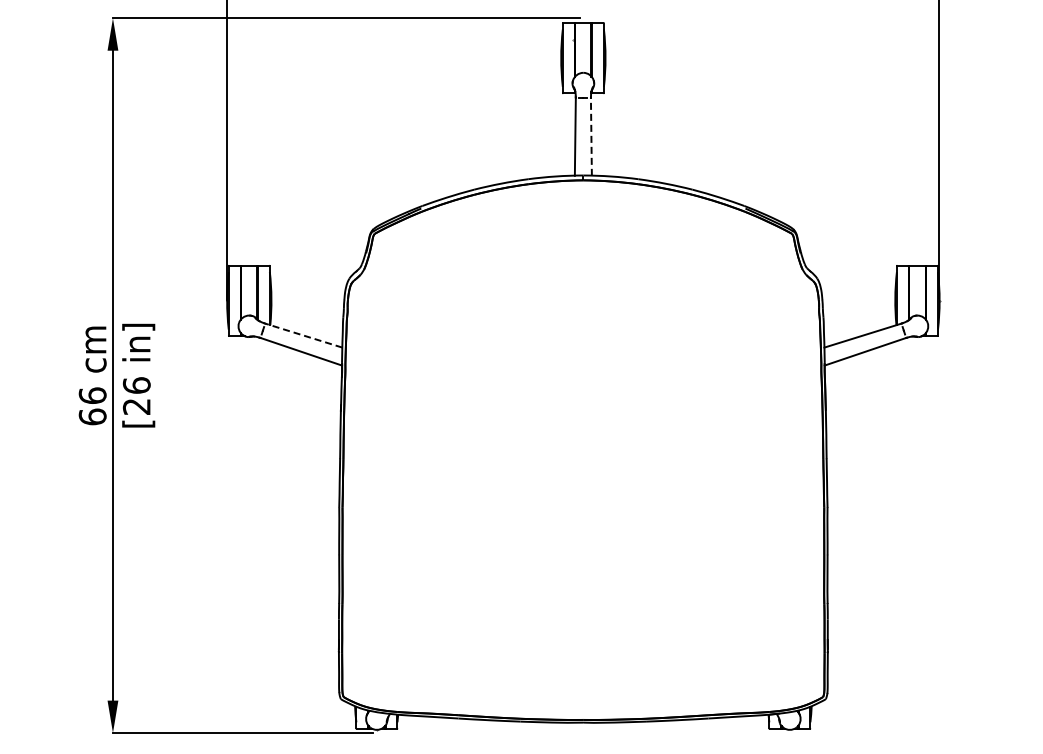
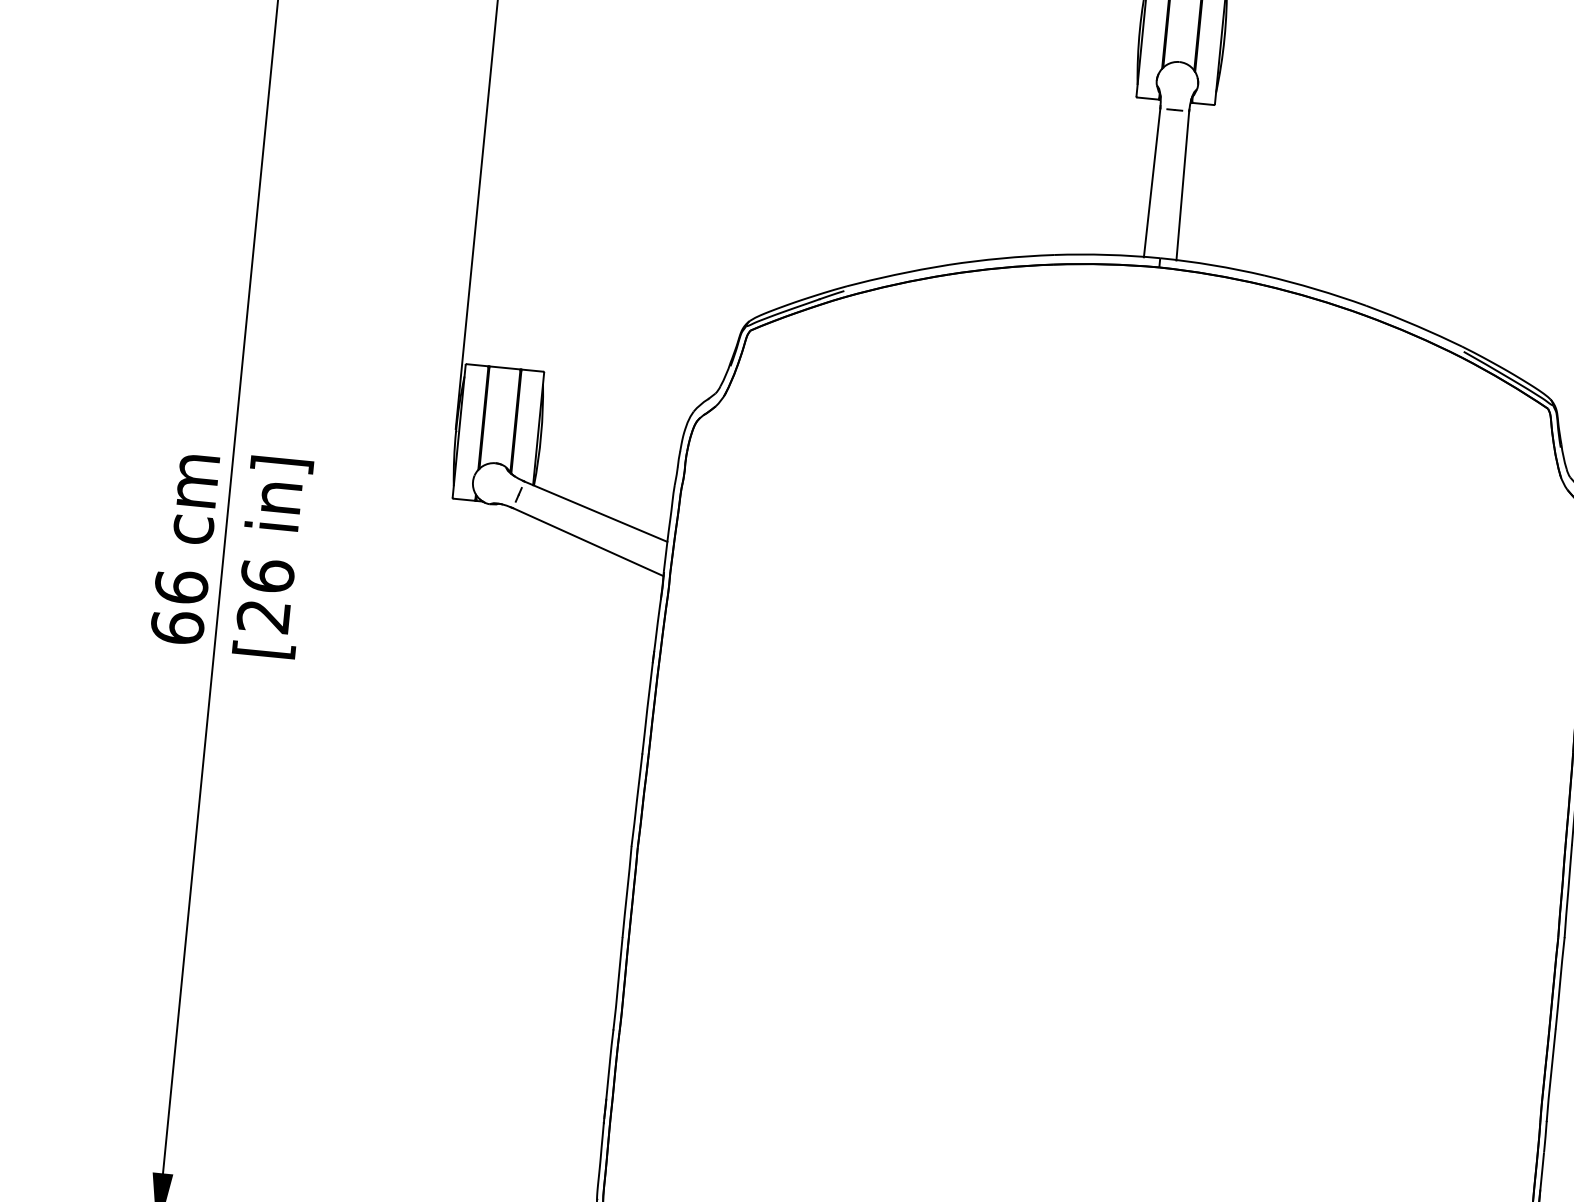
line: (591, 136) -> (1183, 185), dashed -> solid
line: (303, 335) -> (595, 511), dashed -> solid

